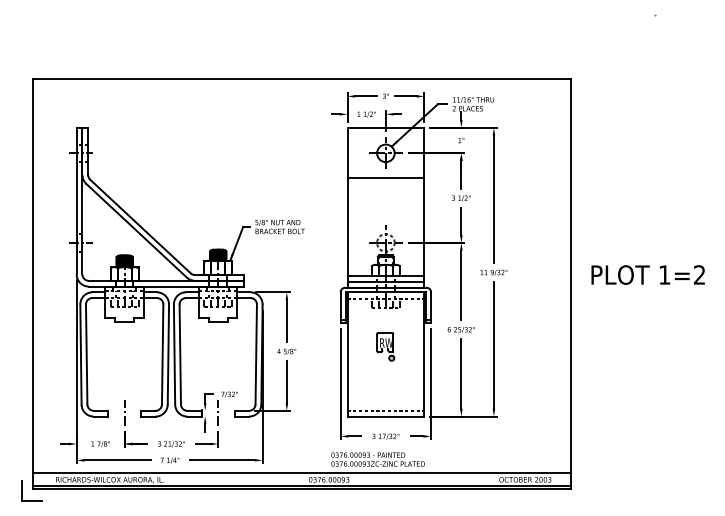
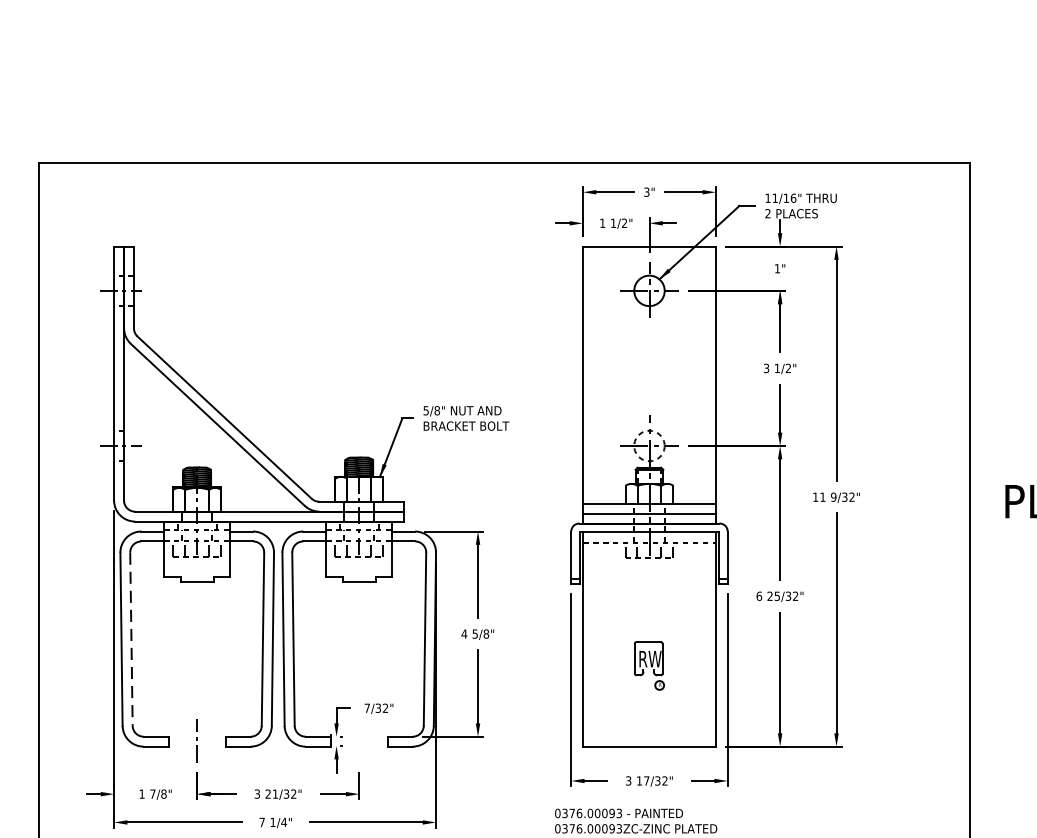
line: (385, 177) -> (648, 332), removed
part: (385, 346) -> (648, 665), moved
line: (86, 354) -> (131, 639), solid -> dashed
line: (385, 410) -> (648, 736), removed
line: (218, 412) -> (359, 739), removed

